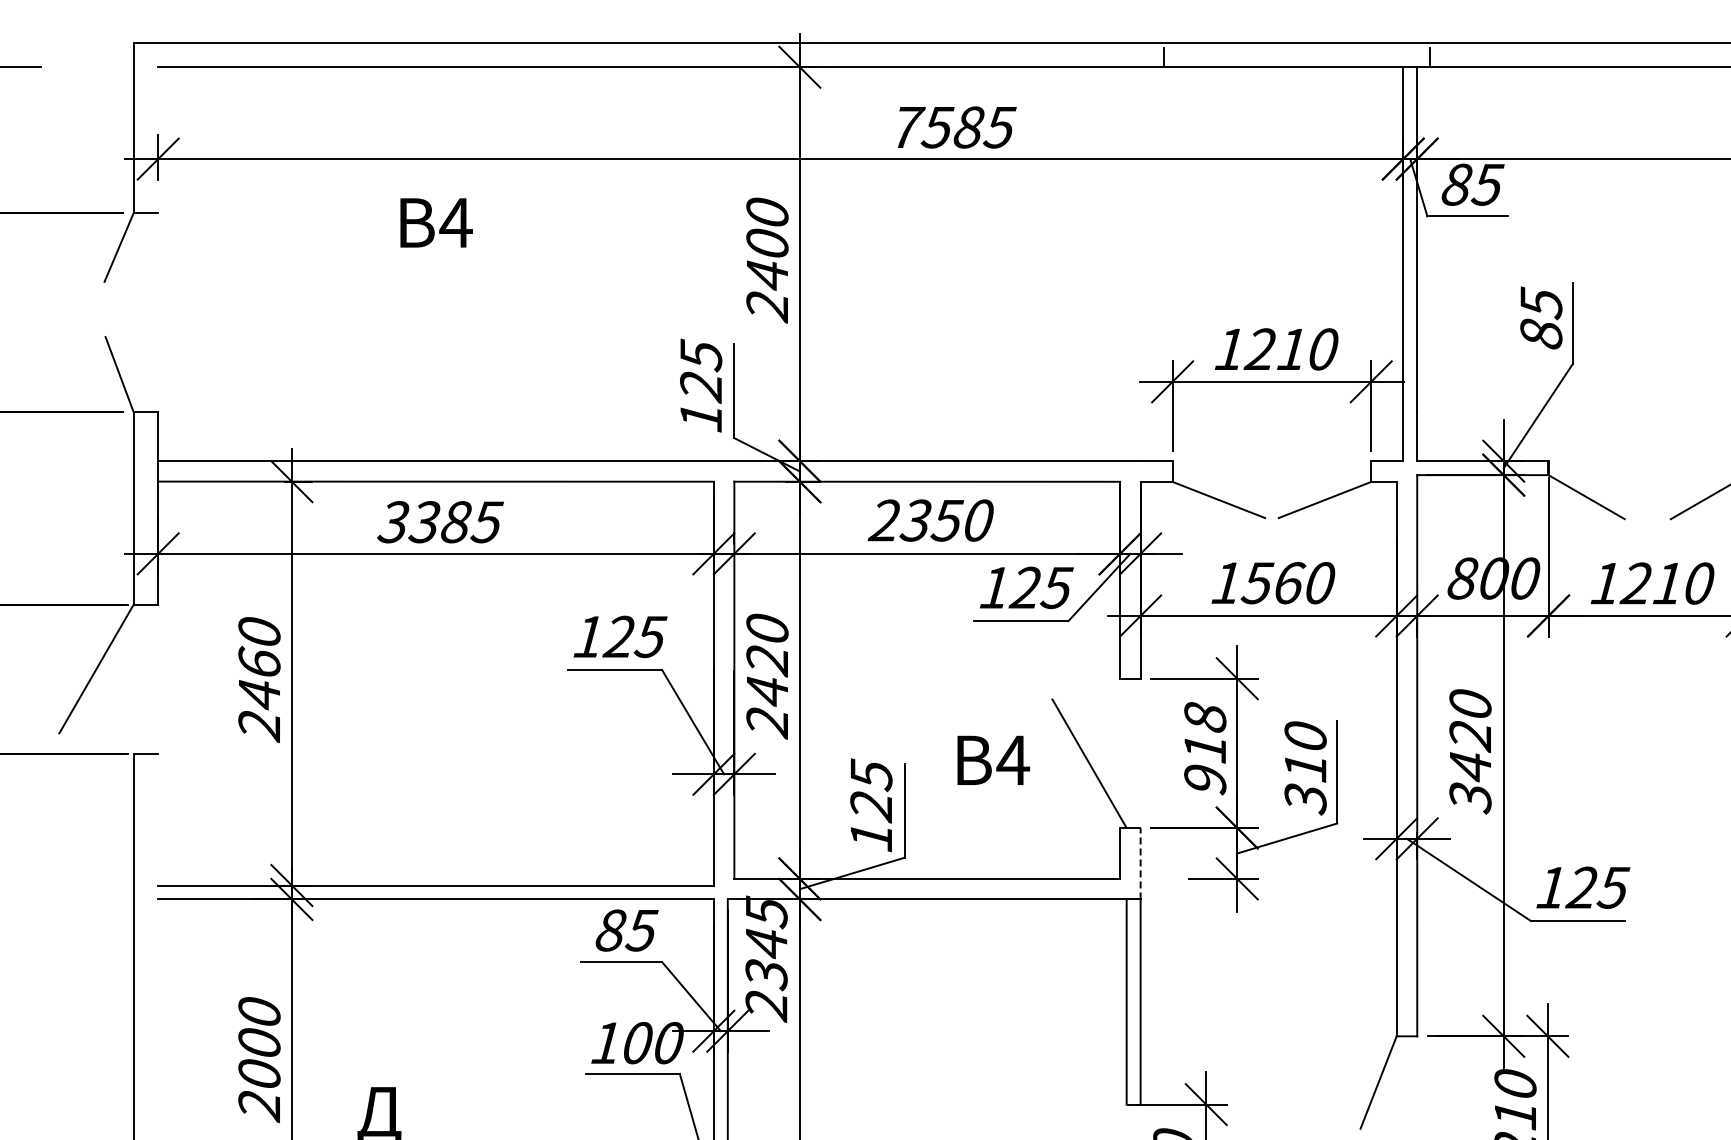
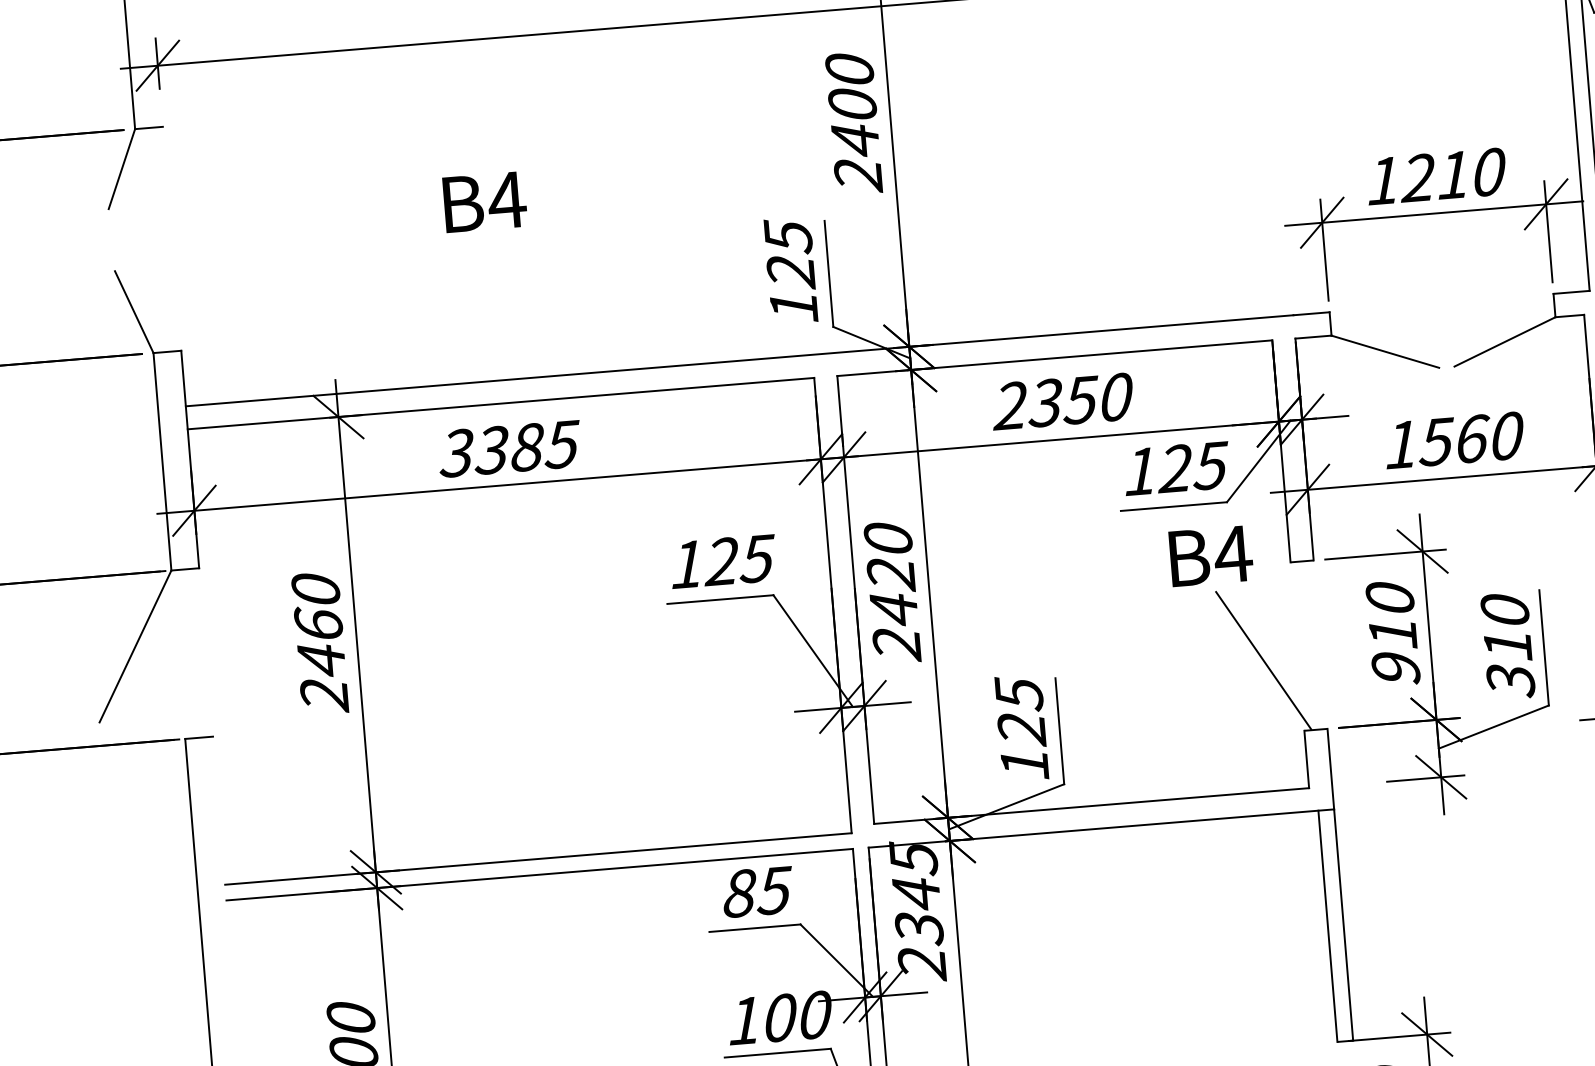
text: (436, 222) -> (484, 201), moved
text: (1205, 717) -> (1390, 598), 918 -> 910
text: (993, 759) -> (1210, 555), moved
line: (1140, 863) -> (1330, 768), dashed -> solid

